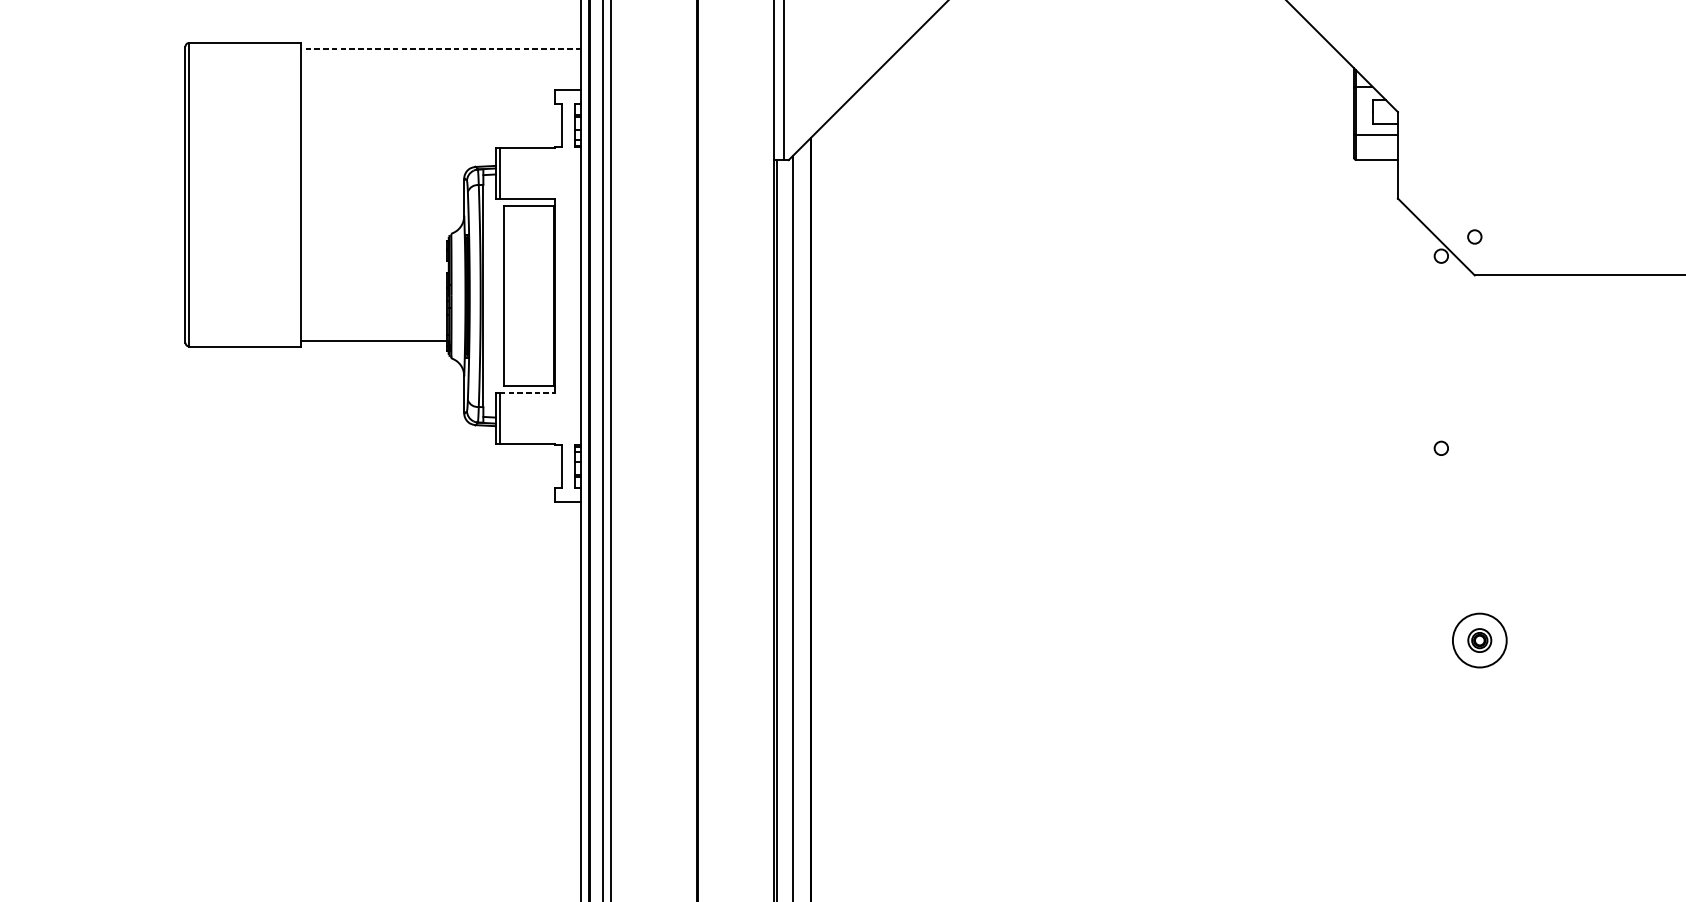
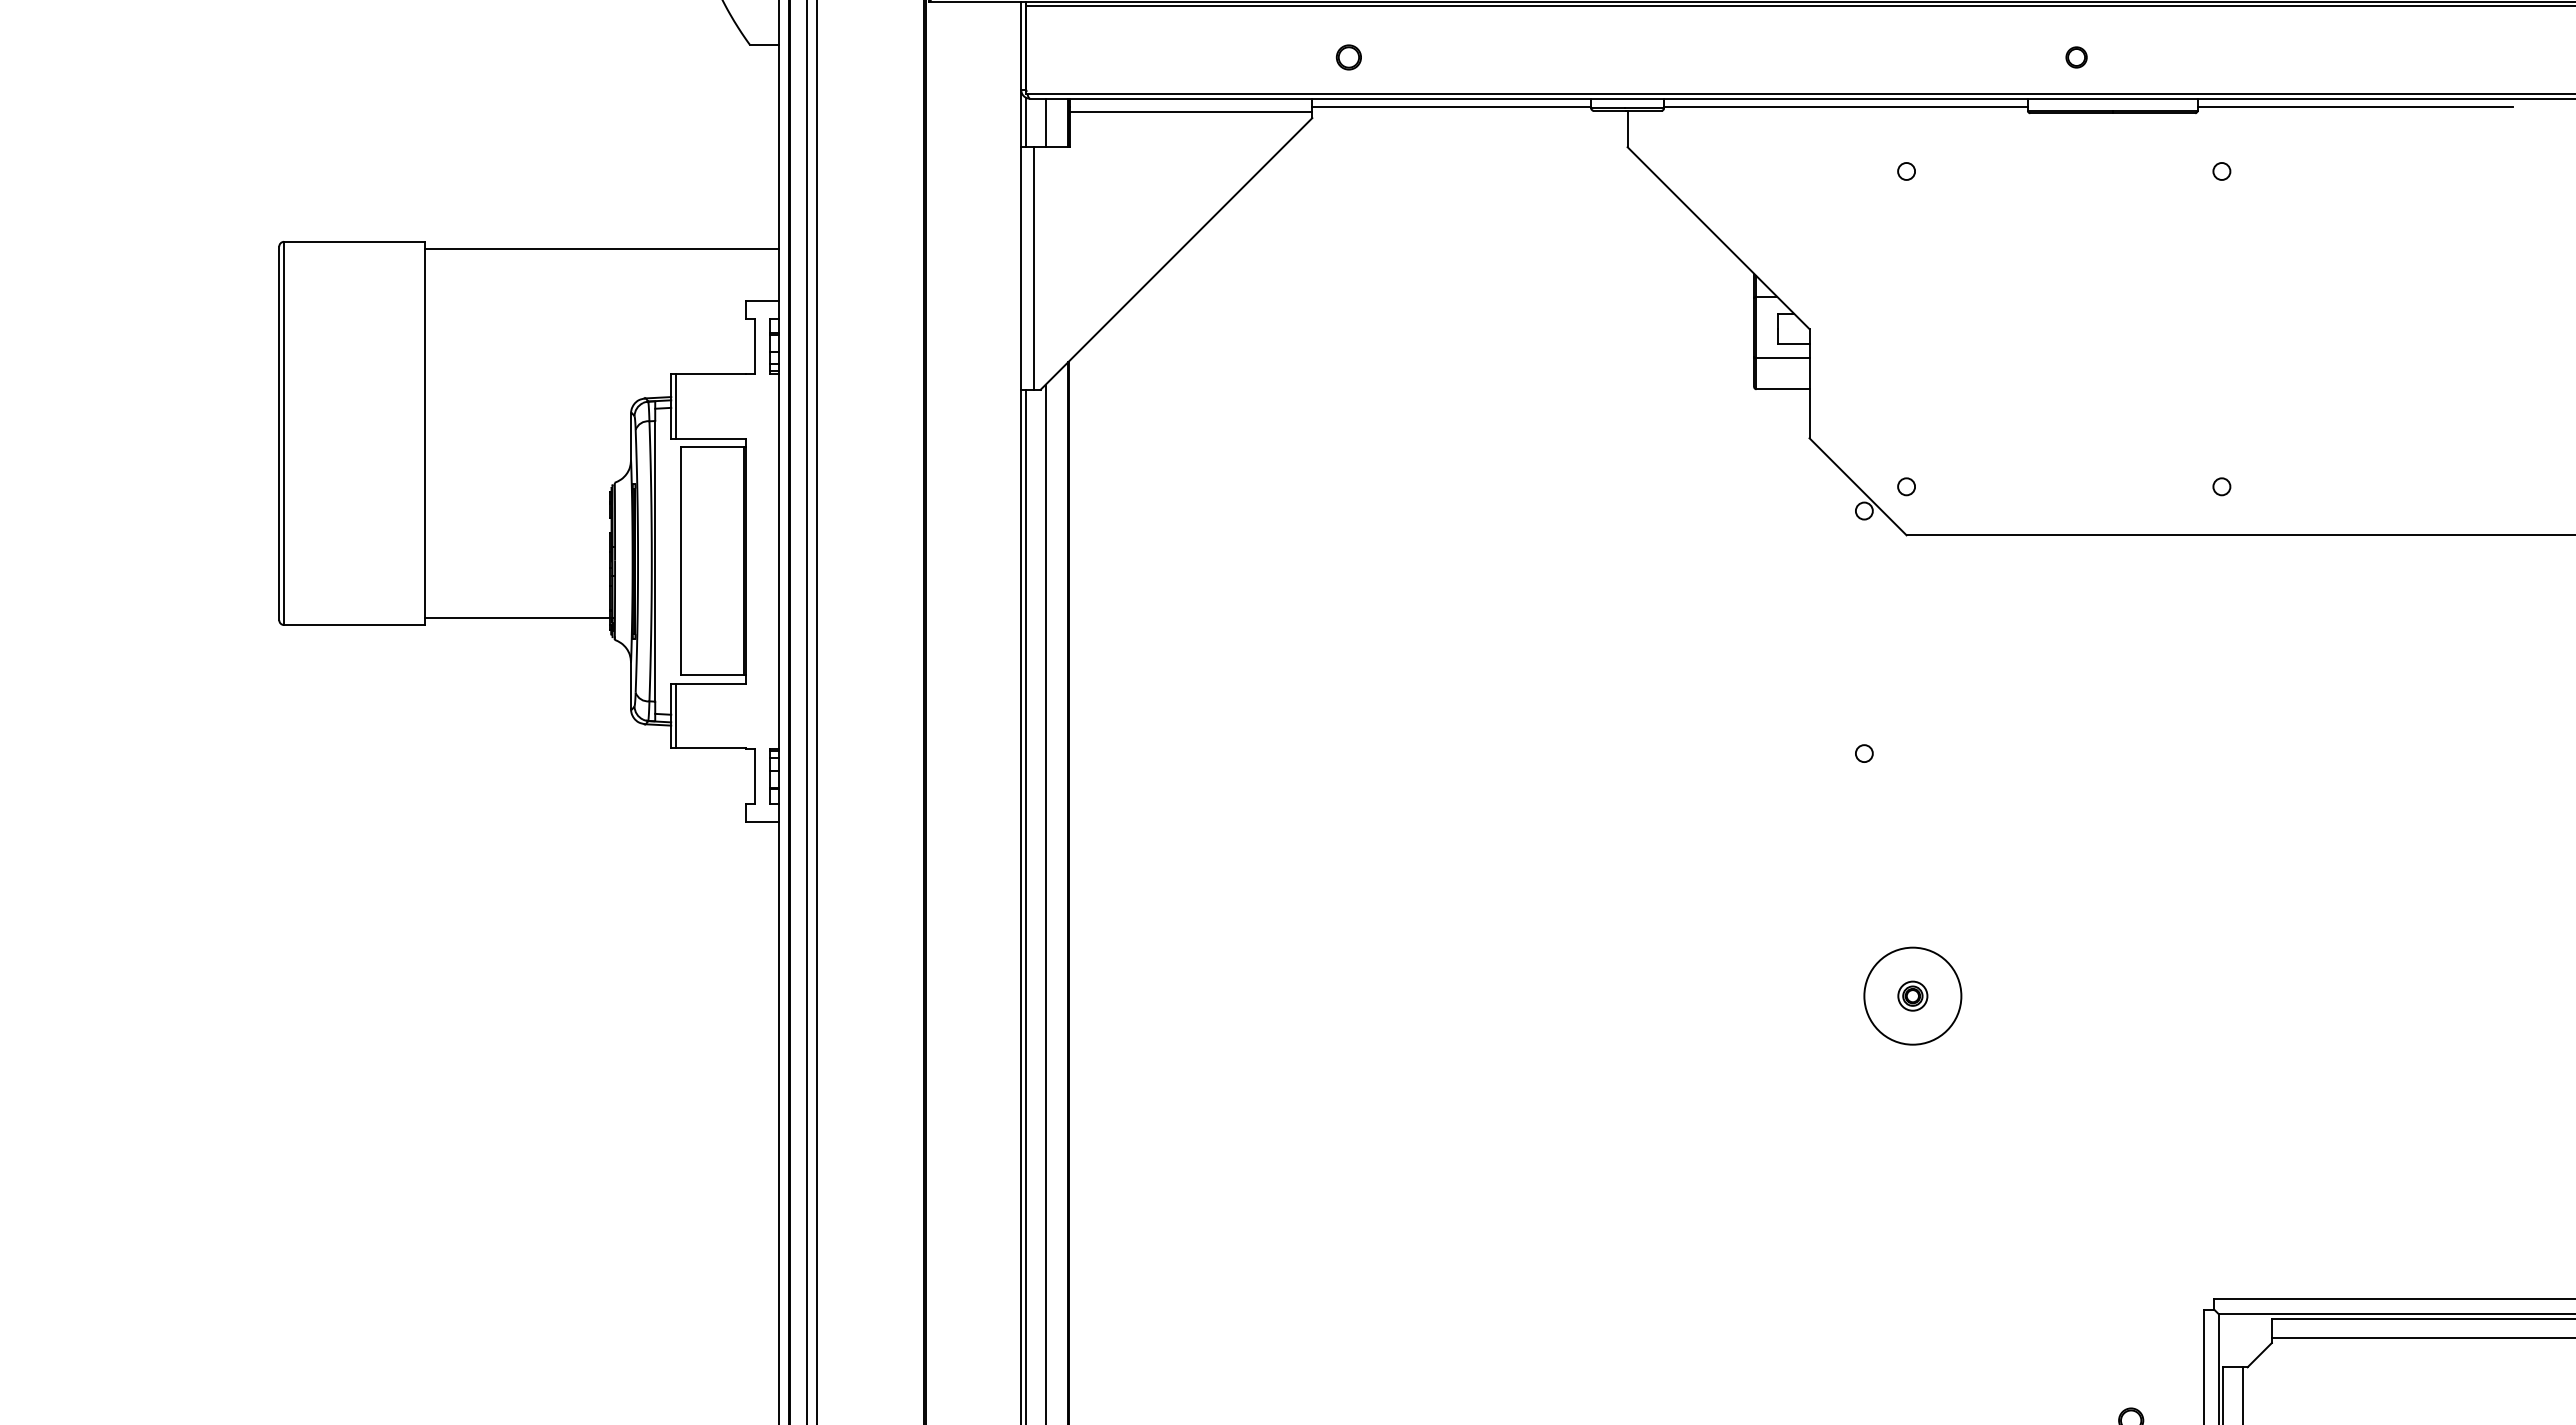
line: (440, 48) -> (601, 249), dashed -> solid
line: (527, 392) -> (711, 683), dashed -> solid
circle: (1479, 640) -> (1912, 995), size x1.43

